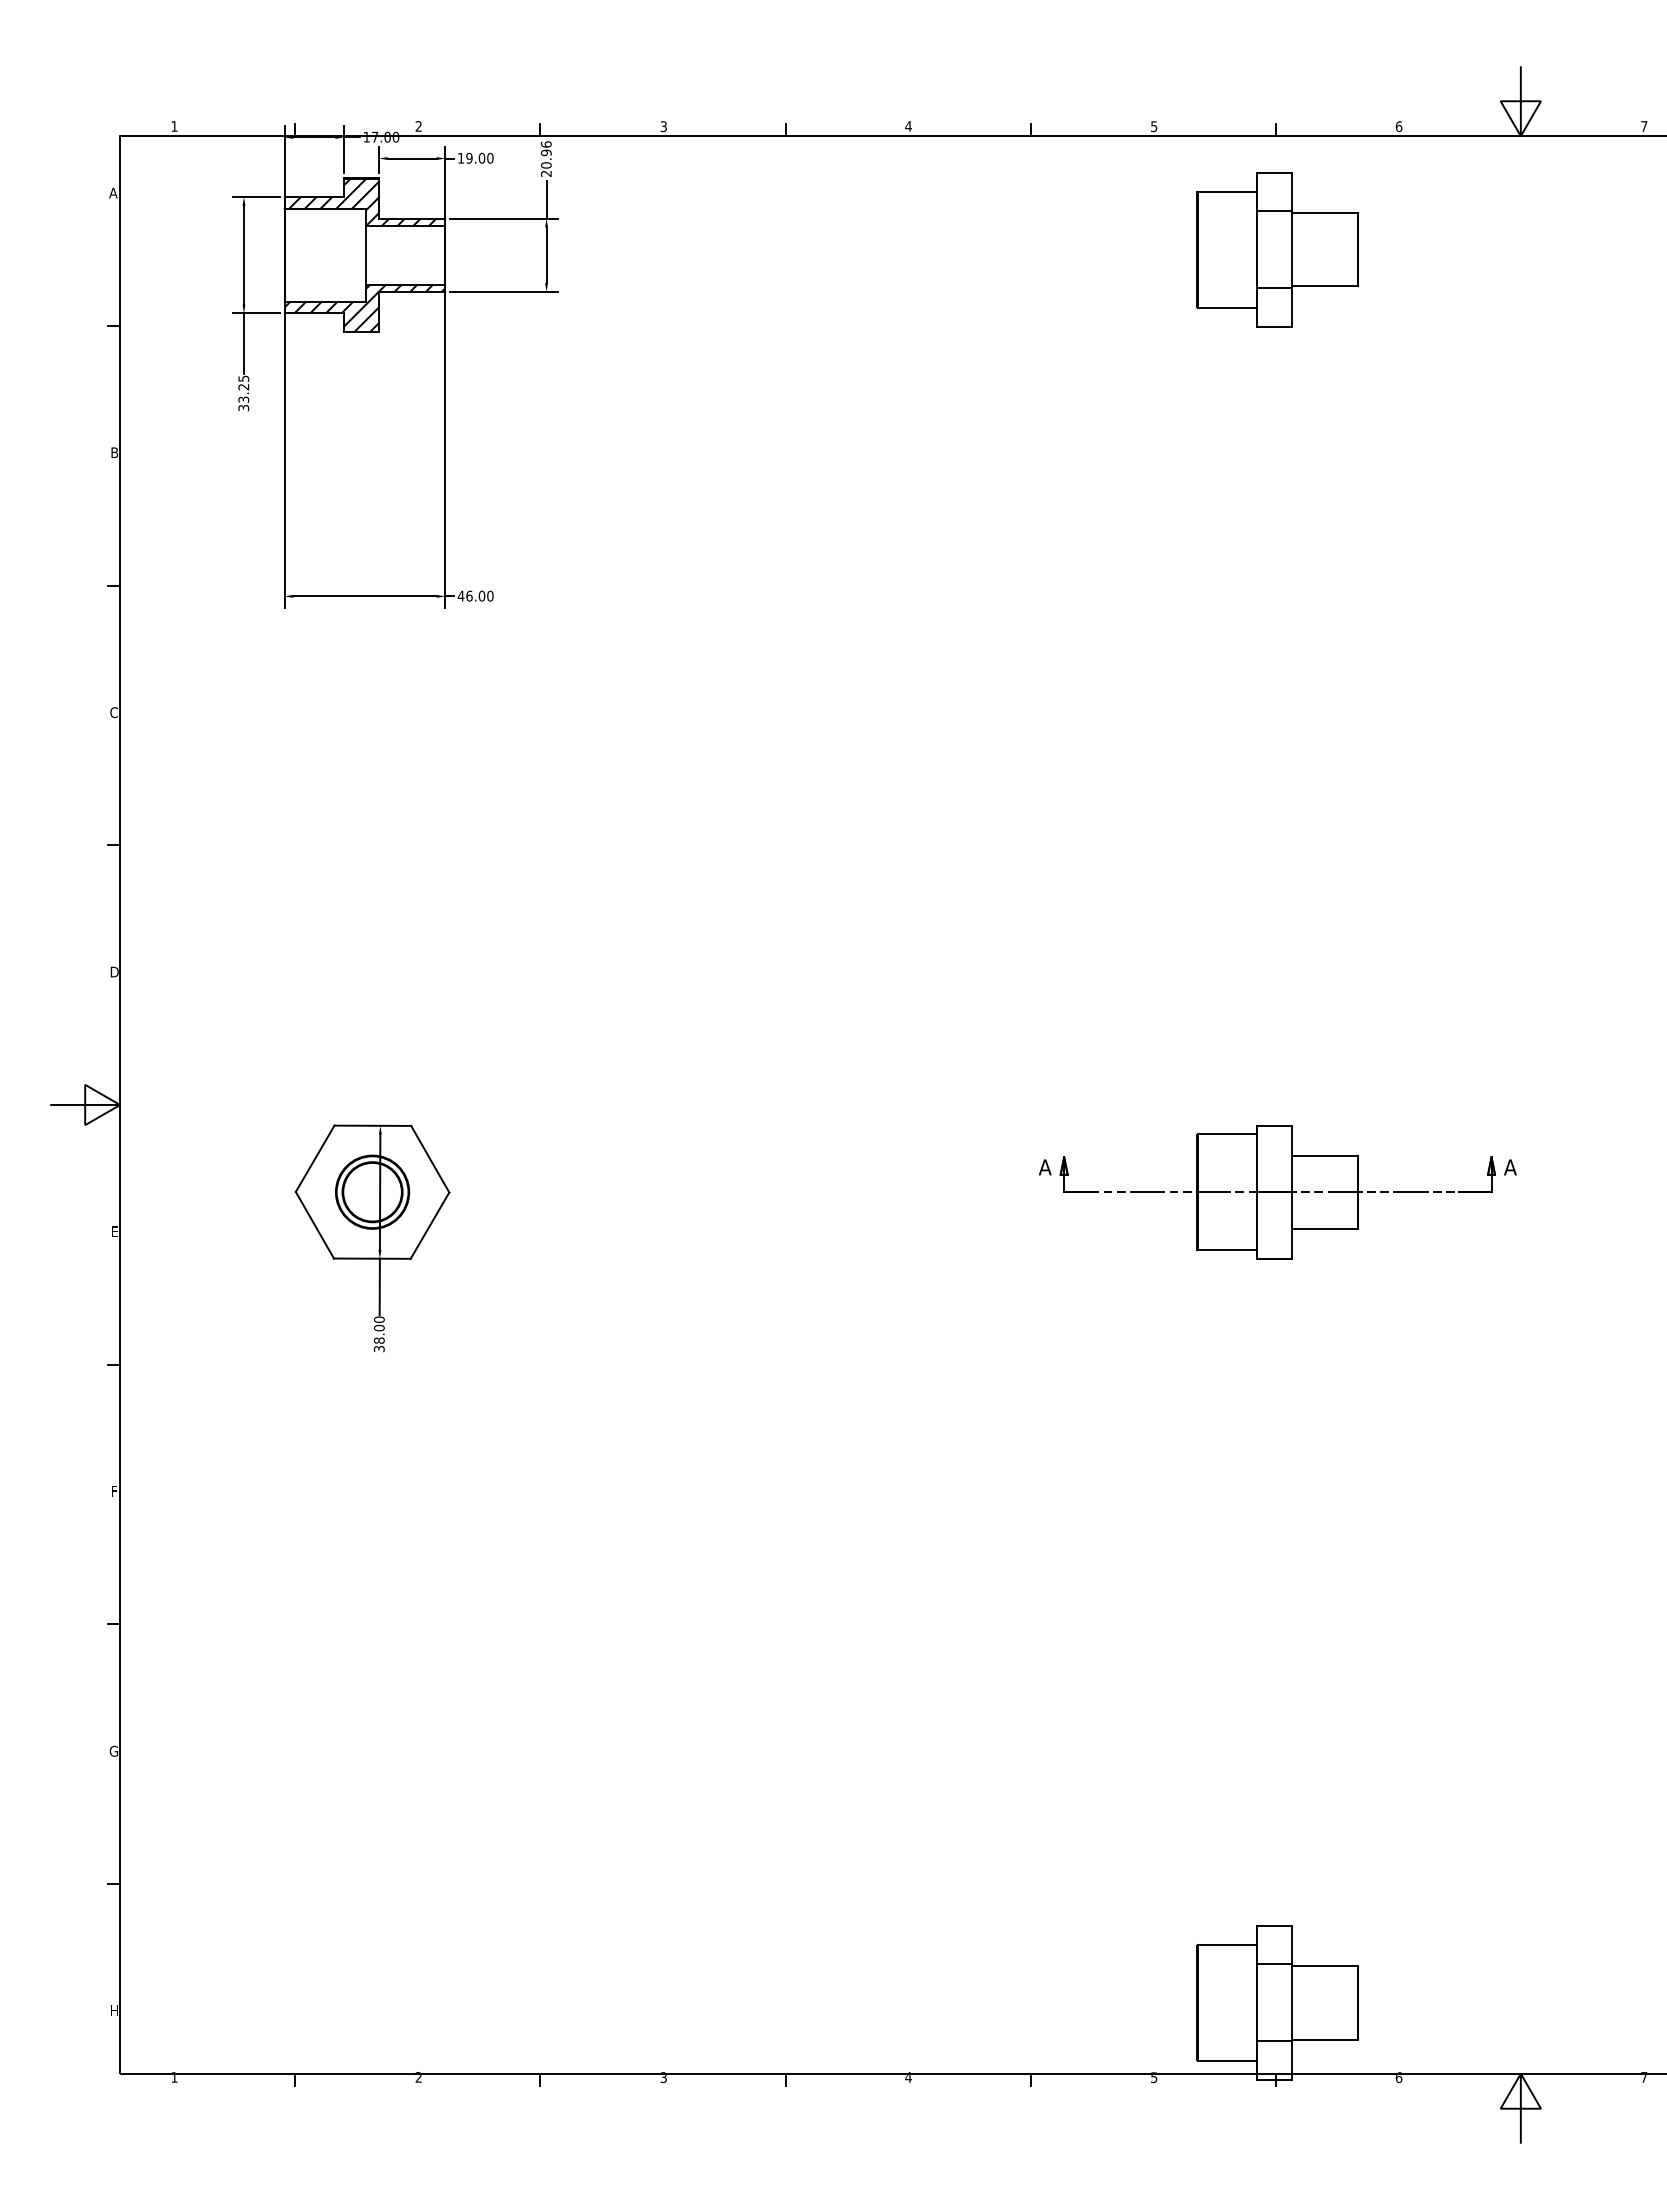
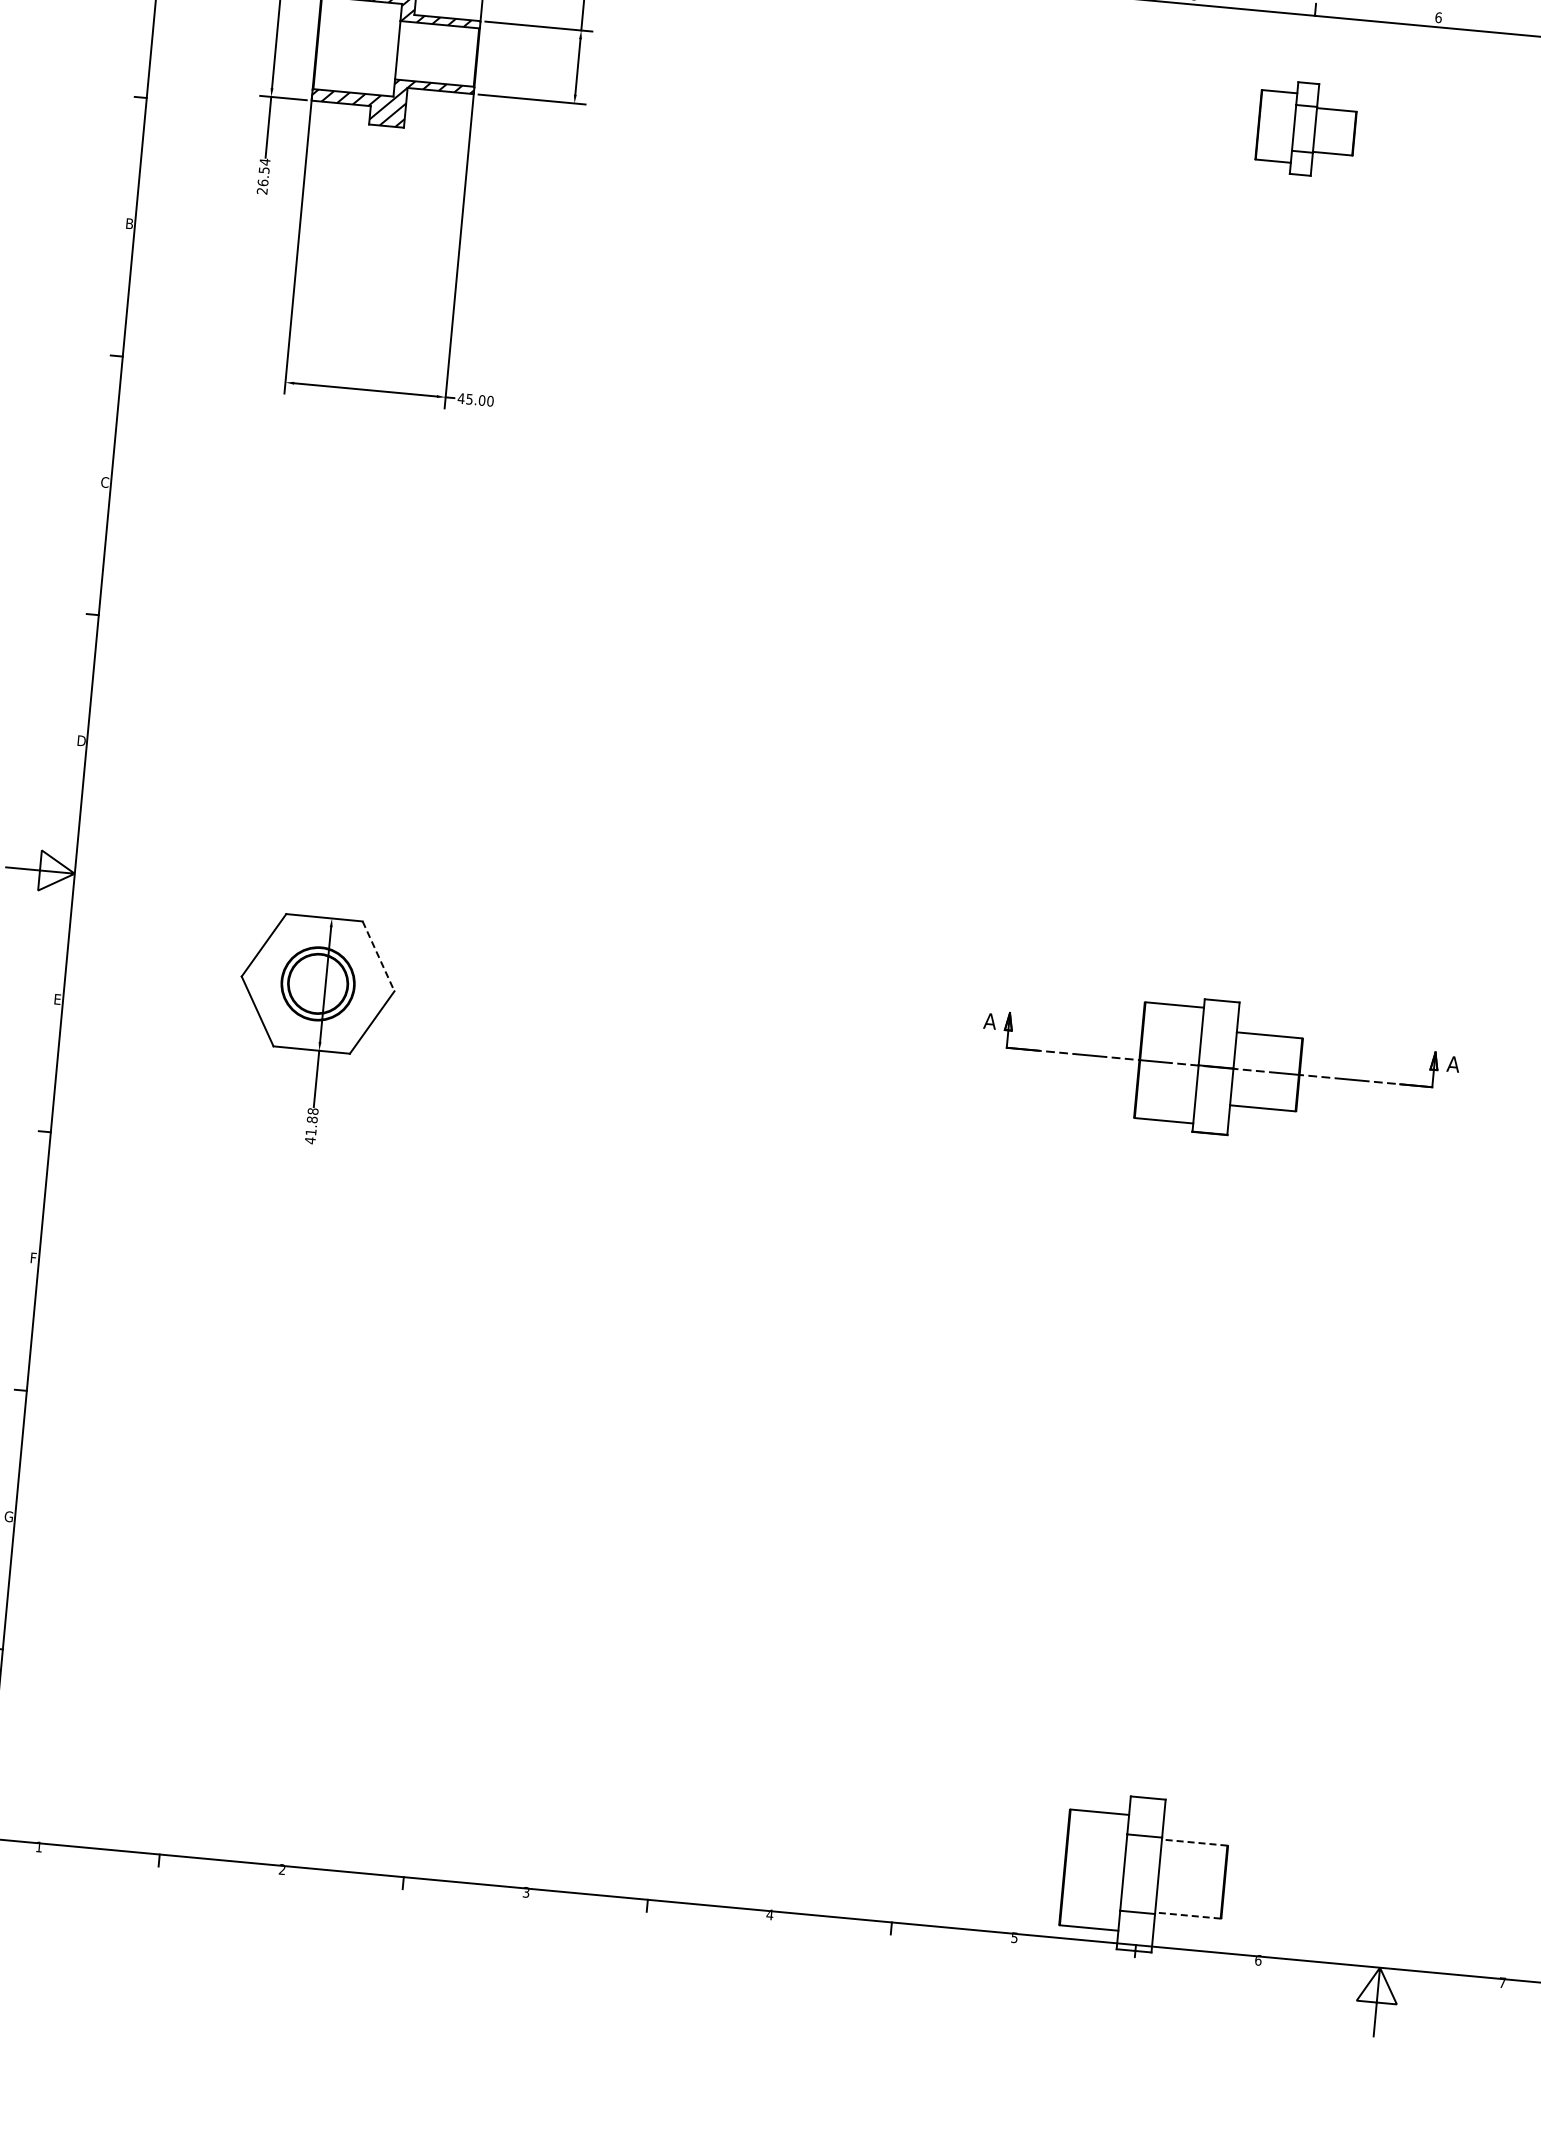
part: (1277, 249) -> (1306, 128), size x0.6
text: (243, 393) -> (263, 176), 33.25 -> 26.54
text: (469, 595) -> (469, 398), 46.00 -> 45.00
line: (430, 1159) -> (378, 956), solid -> dashed
text: (378, 1334) -> (310, 1126), 38.00 -> 41.88
line: (1324, 1966) -> (1194, 1842), solid -> dashed
line: (1324, 2039) -> (1187, 1915), solid -> dashed

